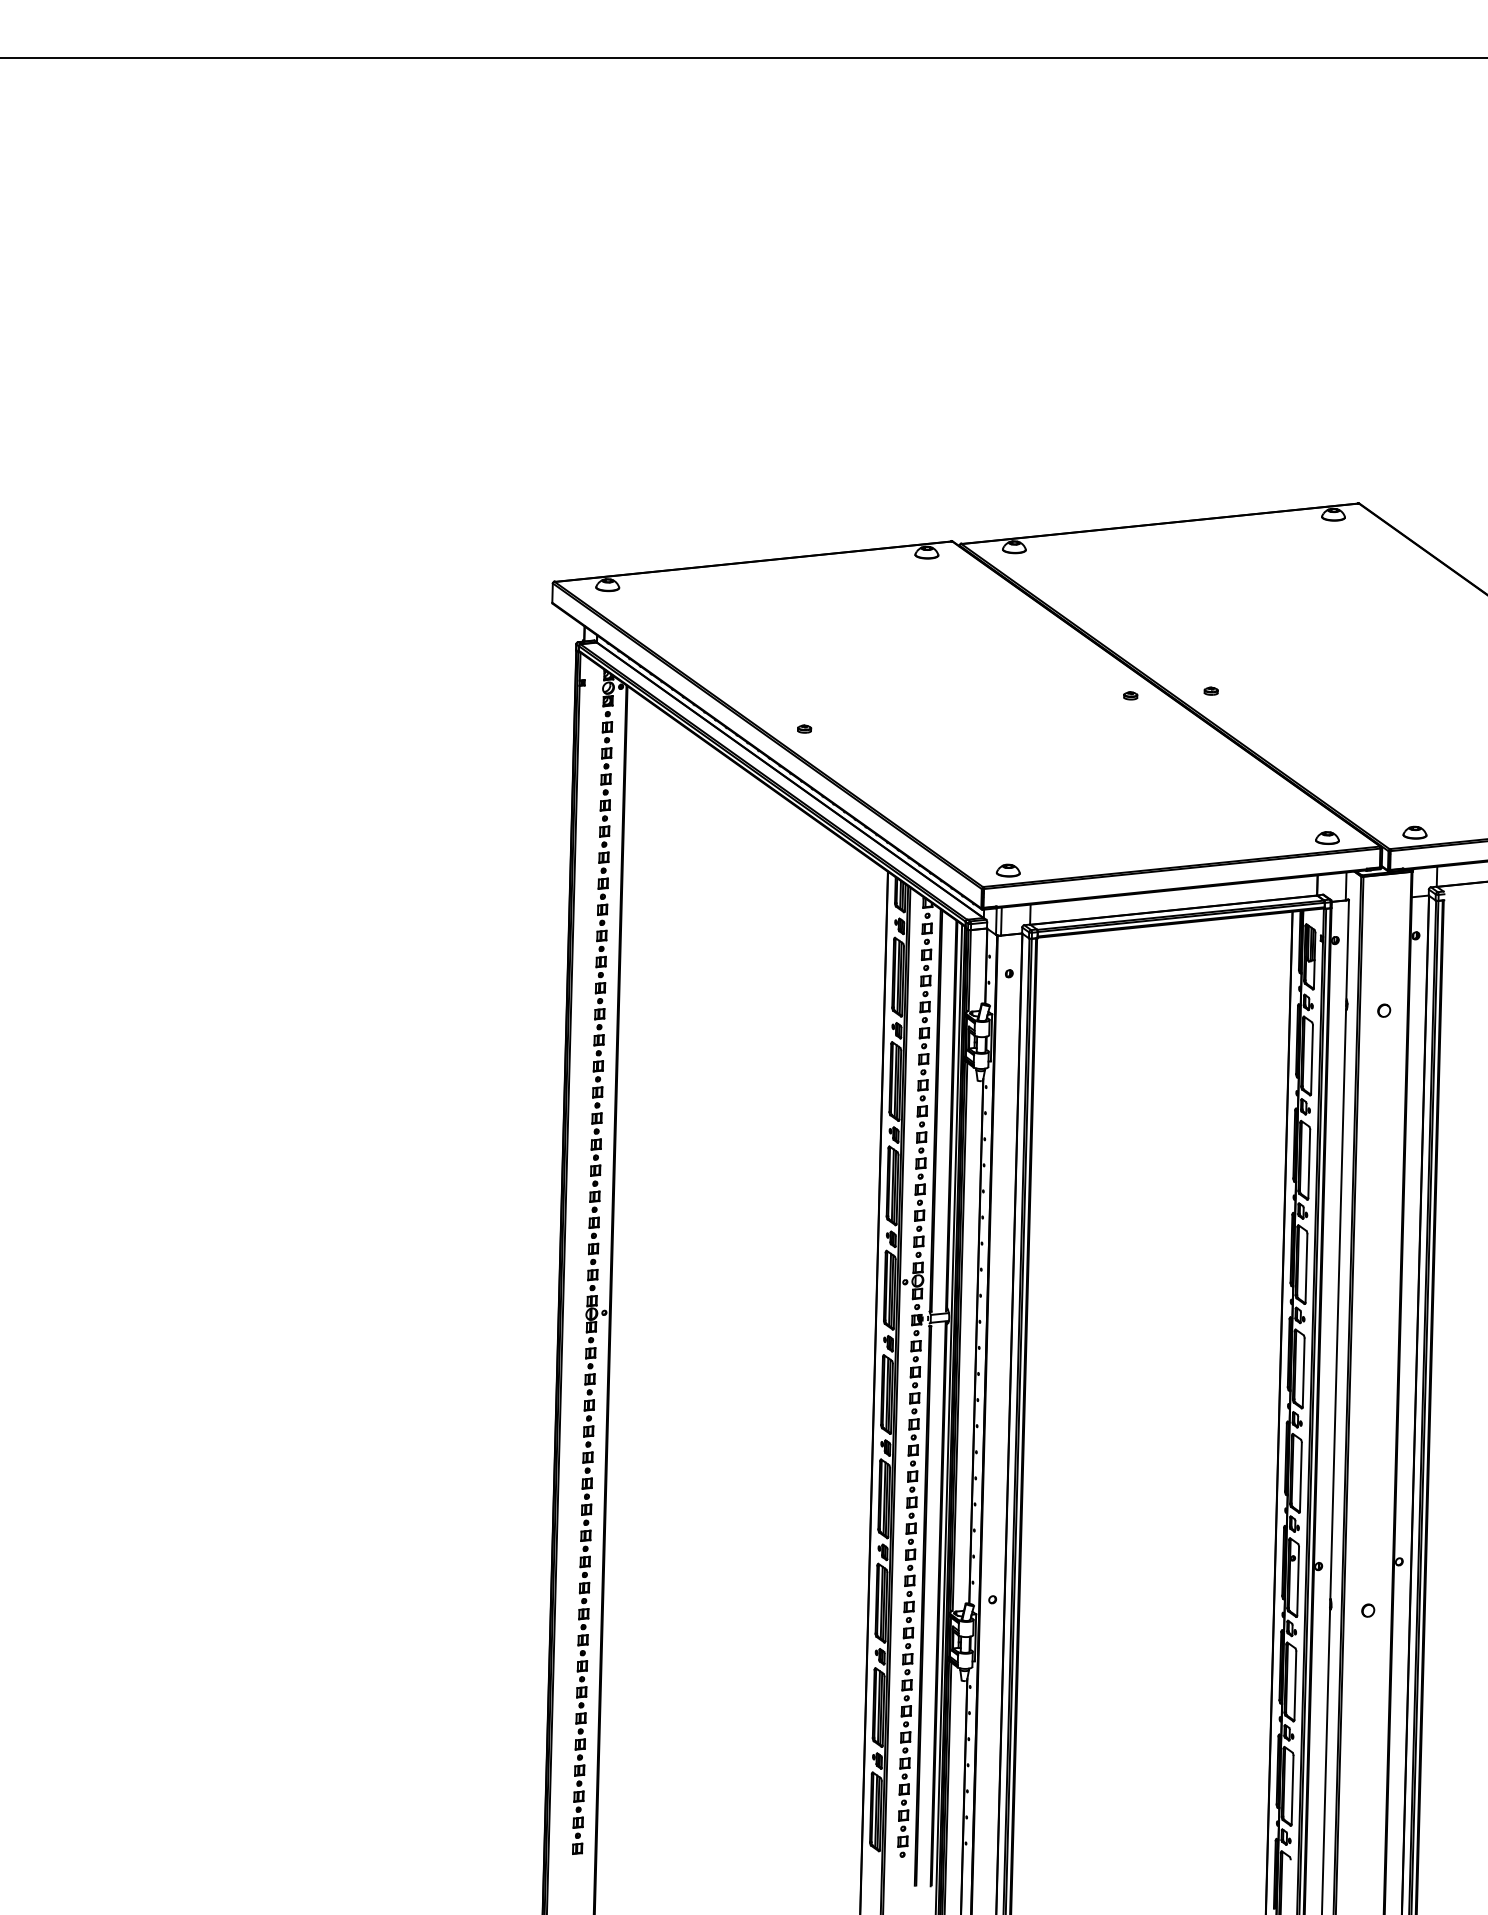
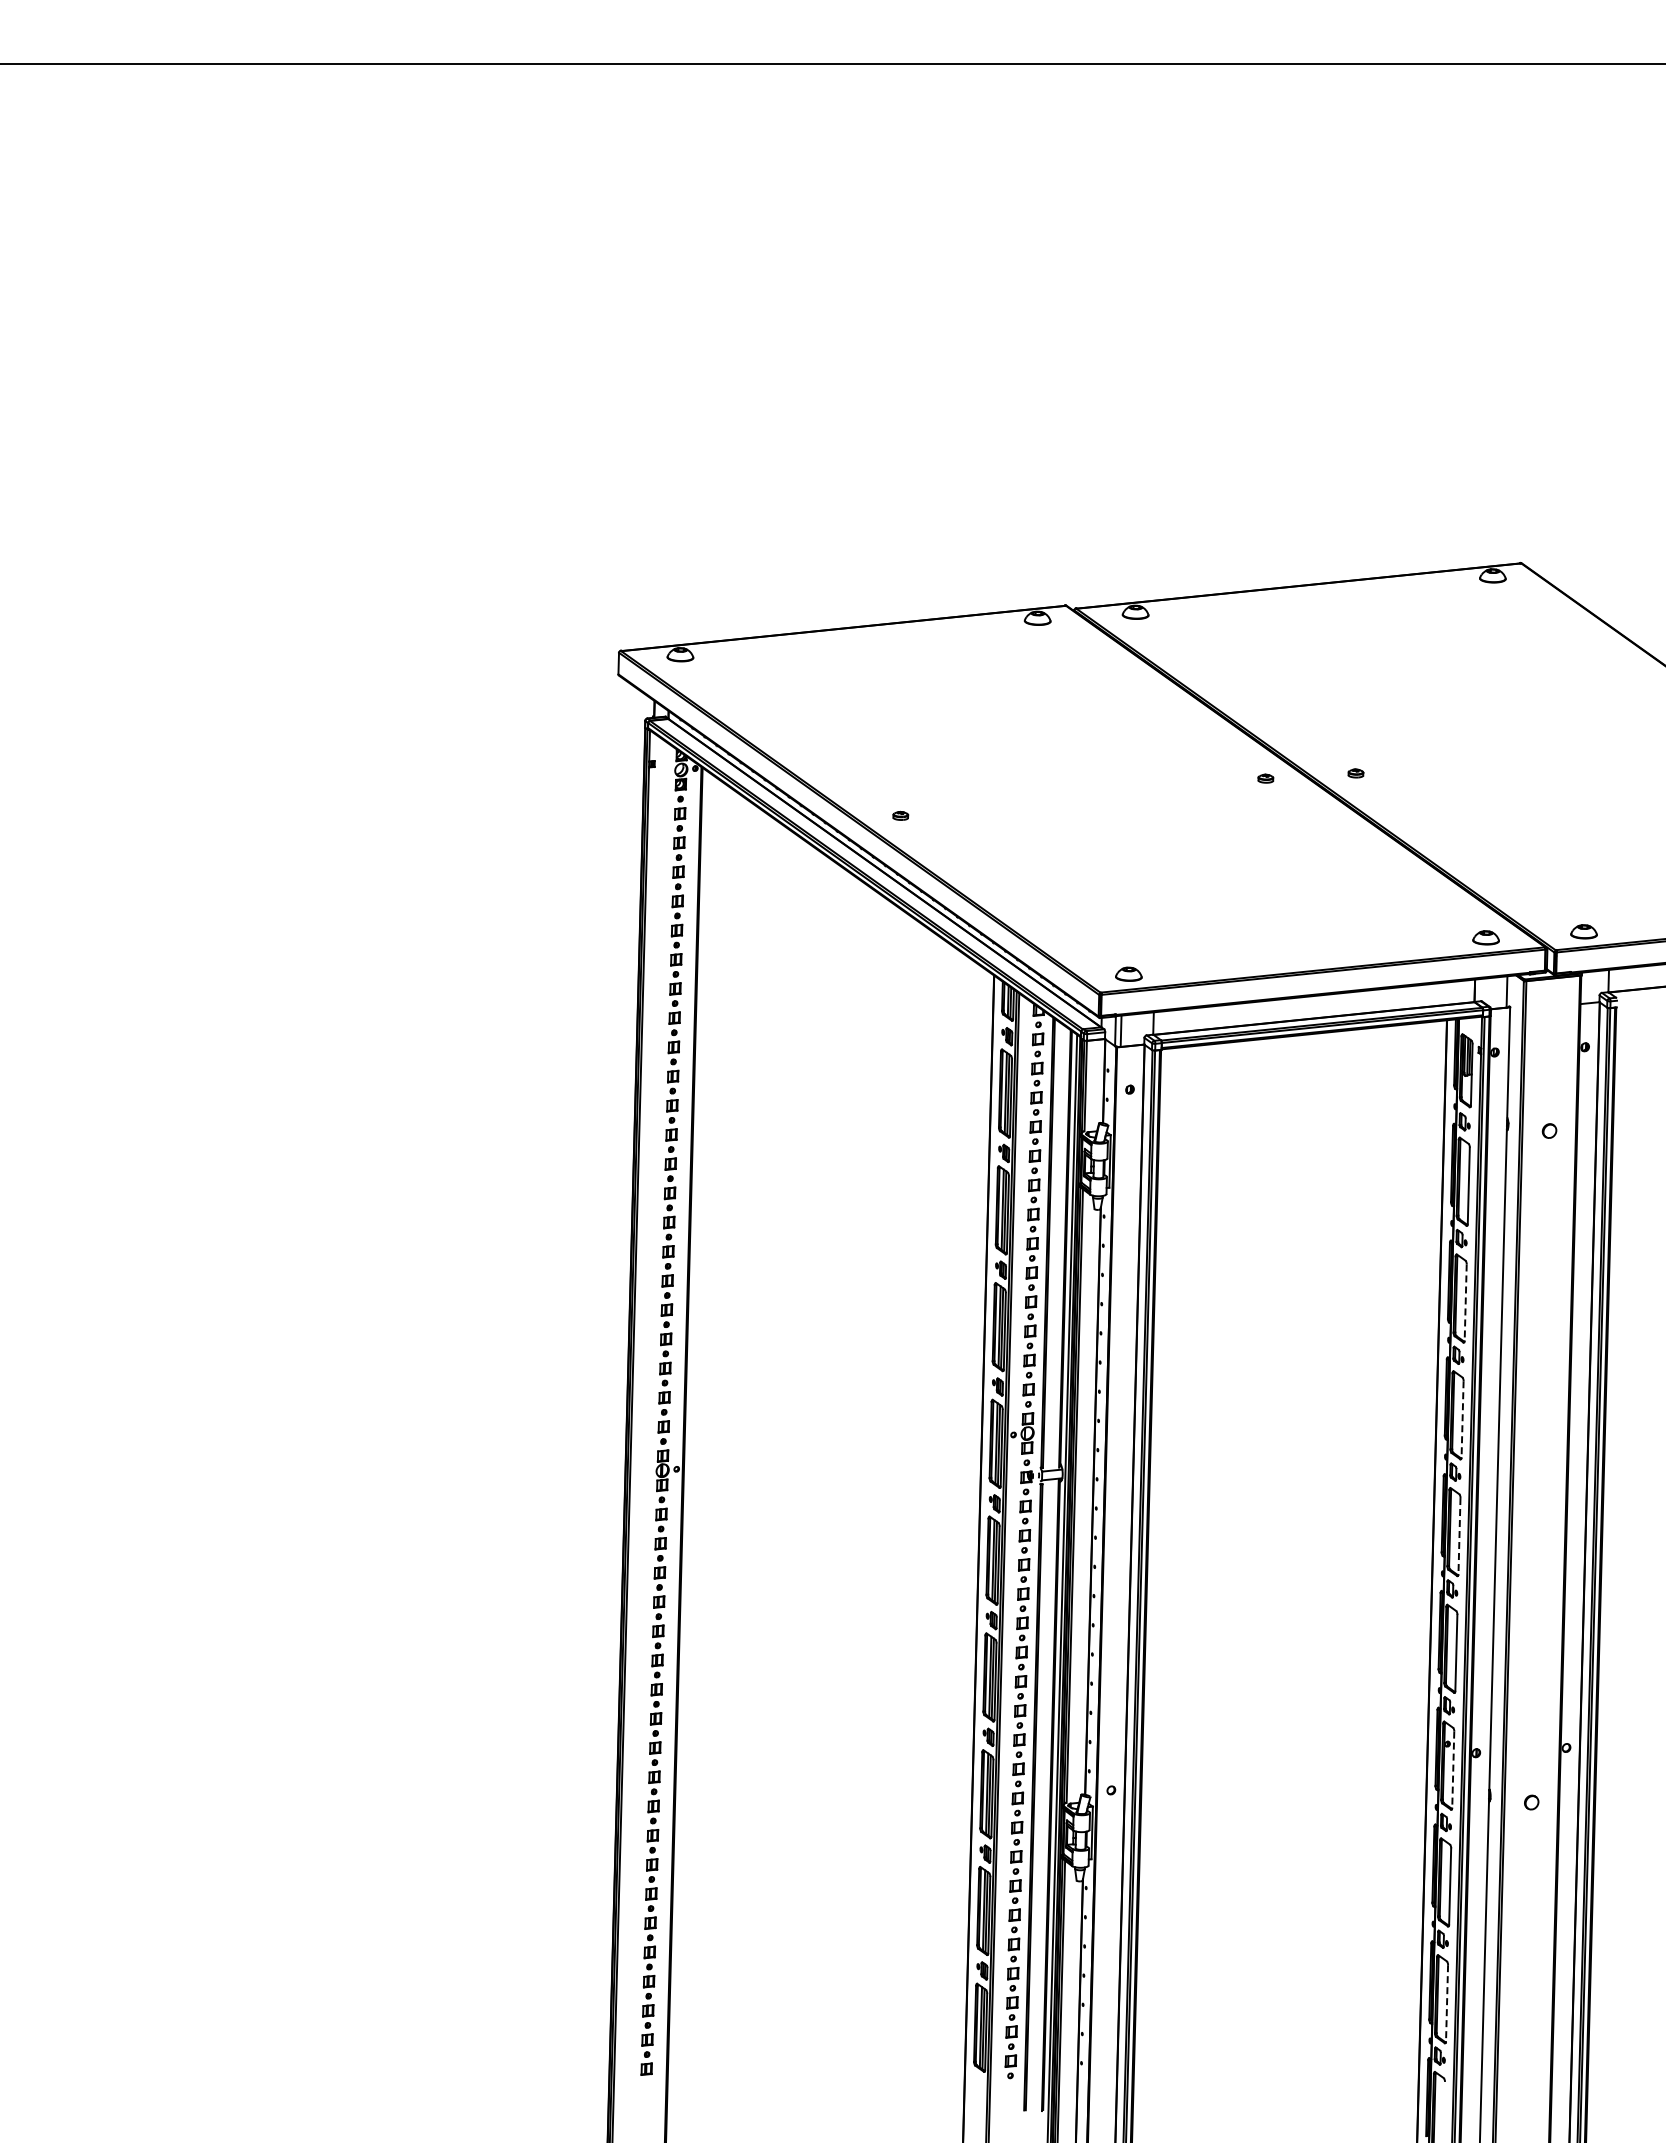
line: (1309, 1163) -> (1465, 1302), solid -> dashed
line: (1306, 1268) -> (1462, 1419), solid -> dashed
line: (1303, 1372) -> (1459, 1535), solid -> dashed
line: (1298, 1581) -> (1453, 1769), solid -> dashed
line: (1292, 1790) -> (1447, 2003), solid -> dashed

